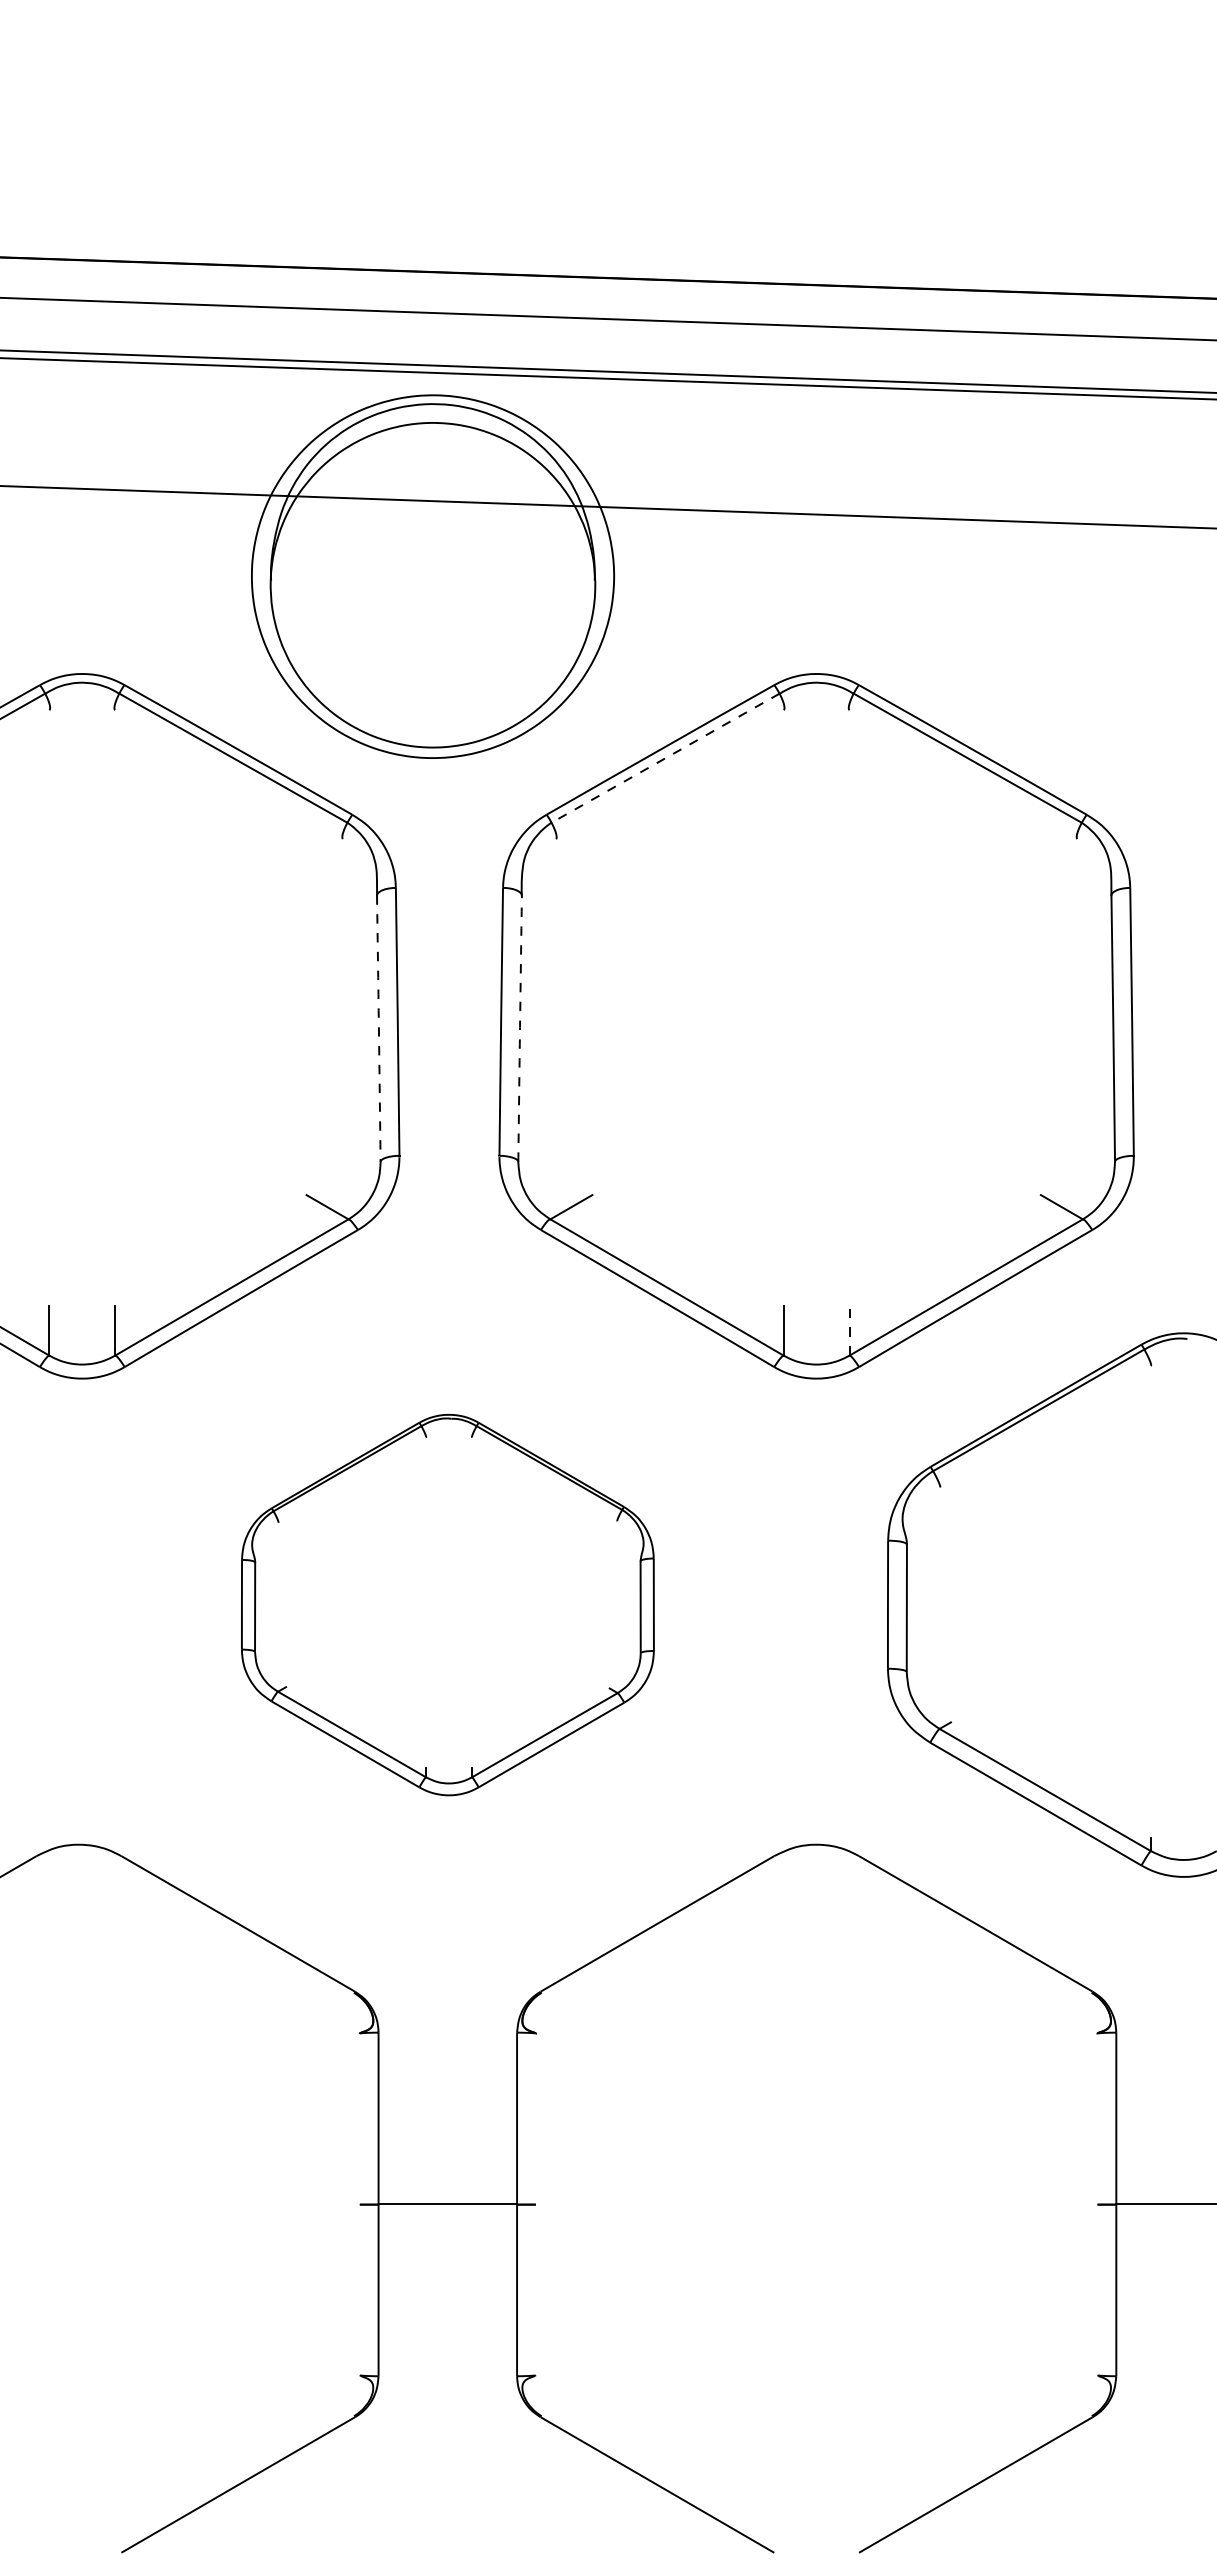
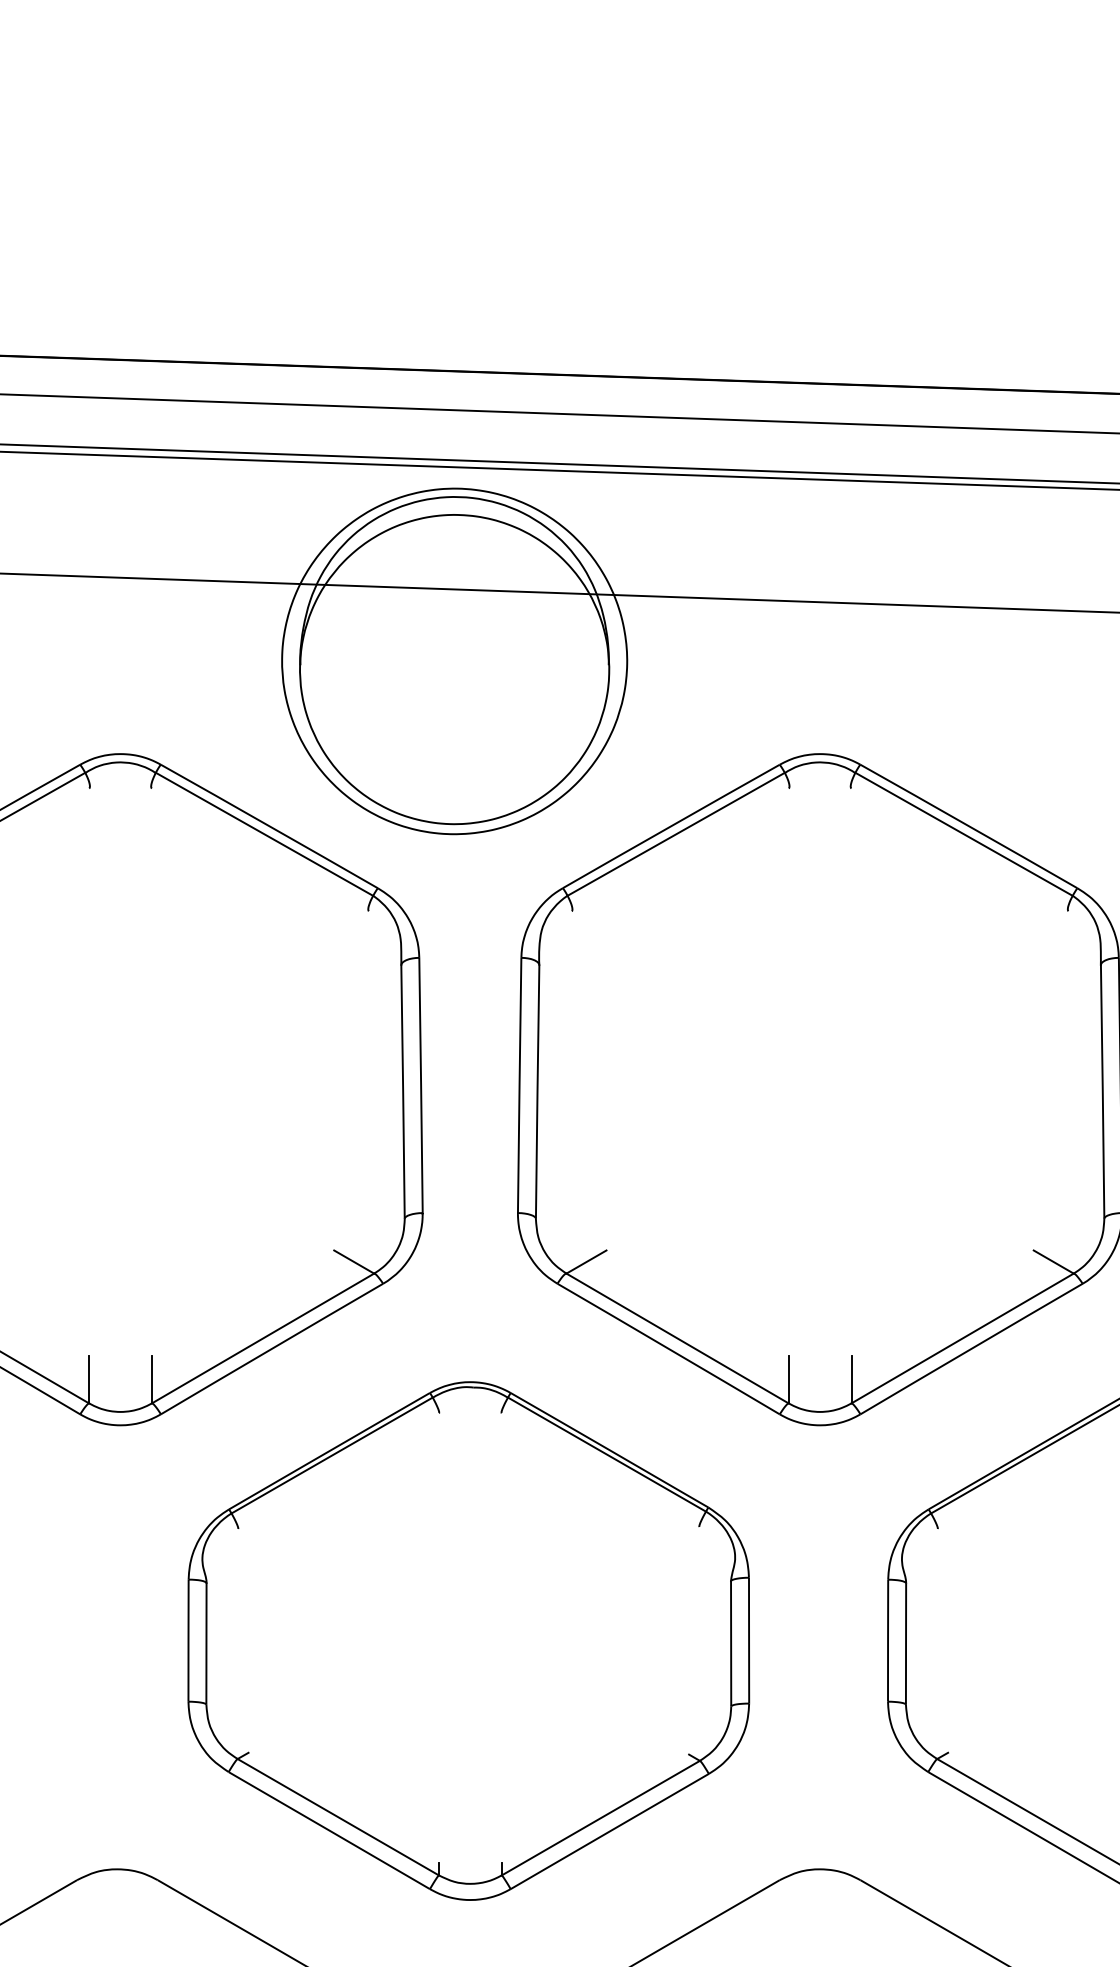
line: (665, 758) -> (676, 834), dashed -> solid
arc: (520, 1027) -> (538, 1090), dashed -> solid
arc: (378, 1028) -> (402, 1091), dashed -> solid
line: (849, 1330) -> (851, 1379), dashed -> solid
part: (447, 1604) -> (468, 1640), size x1.43

